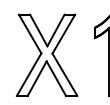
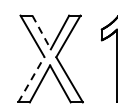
line: (38, 30) -> (41, 32), solid -> dashed
line: (29, 74) -> (31, 79), solid -> dashed

